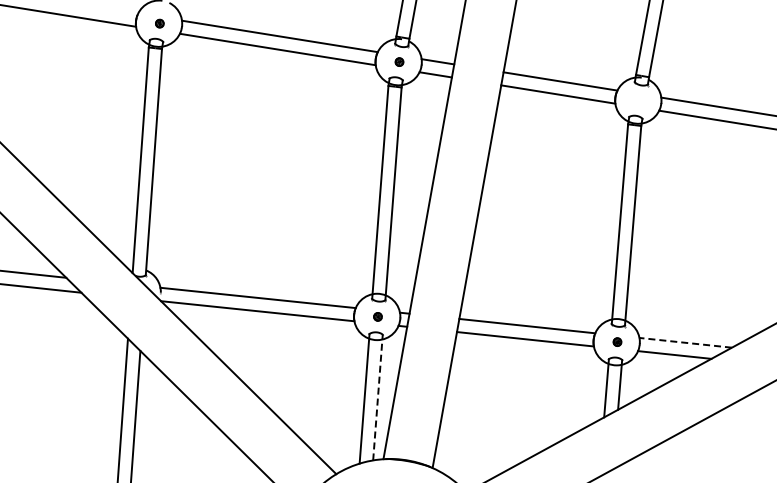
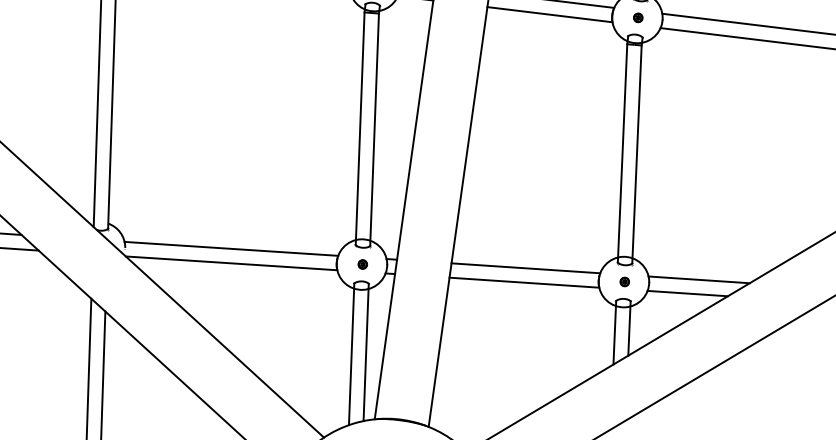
part: (638, 100) -> (637, 17), added
line: (685, 342) -> (698, 279), dashed -> solid
line: (378, 397) -> (366, 352), dashed -> solid

